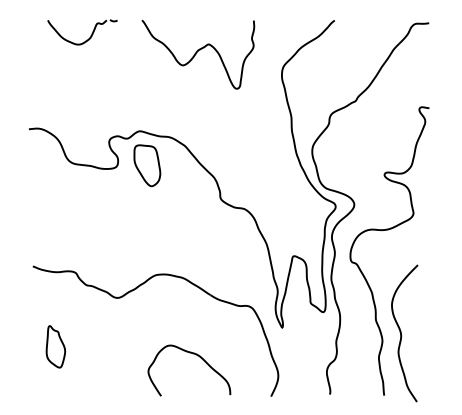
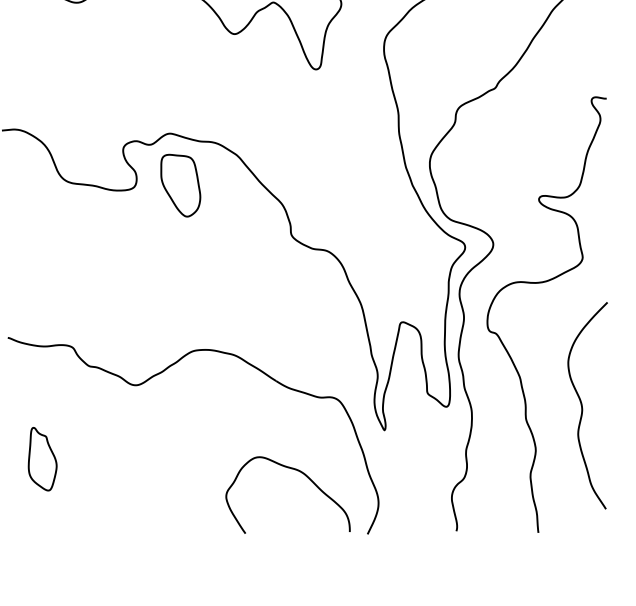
curve: (402, 335) -> (584, 408), moved
curve: (197, 356) -> (300, 473), moved

